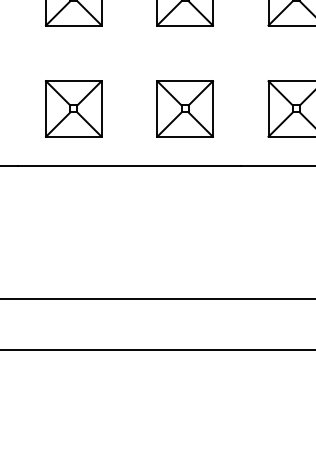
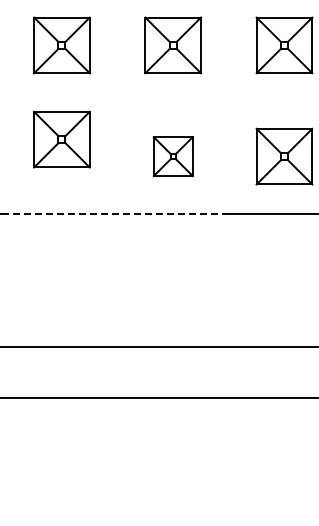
part: (73, 108) -> (61, 139), moved
part: (185, 108) -> (173, 156), size x0.7
line: (129, 165) -> (117, 213), solid -> dashed

